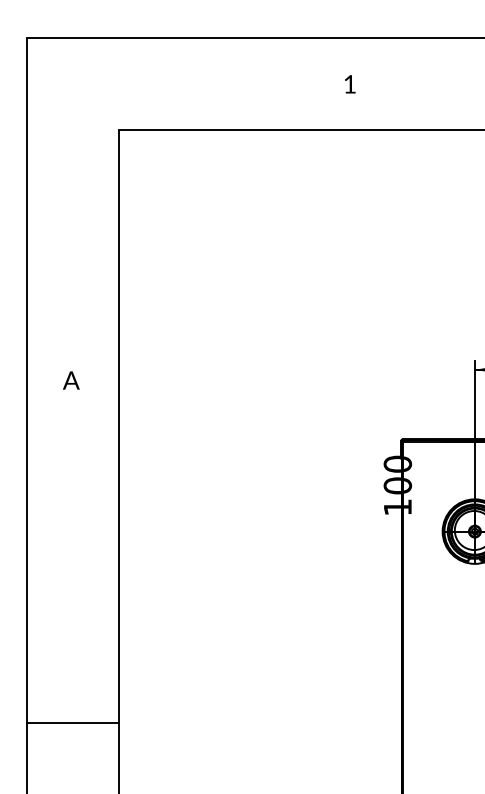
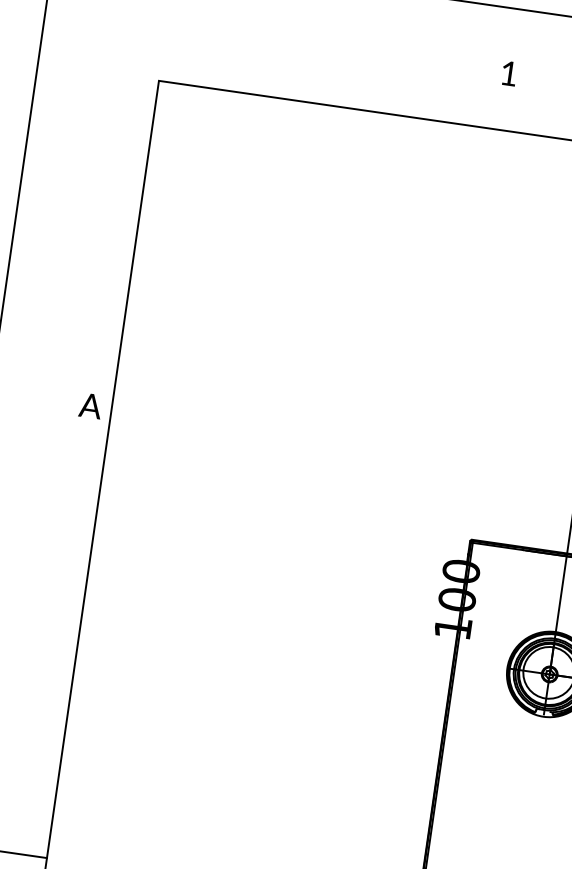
text: (350, 84) -> (509, 73), moved
text: (71, 380) -> (90, 405), moved

